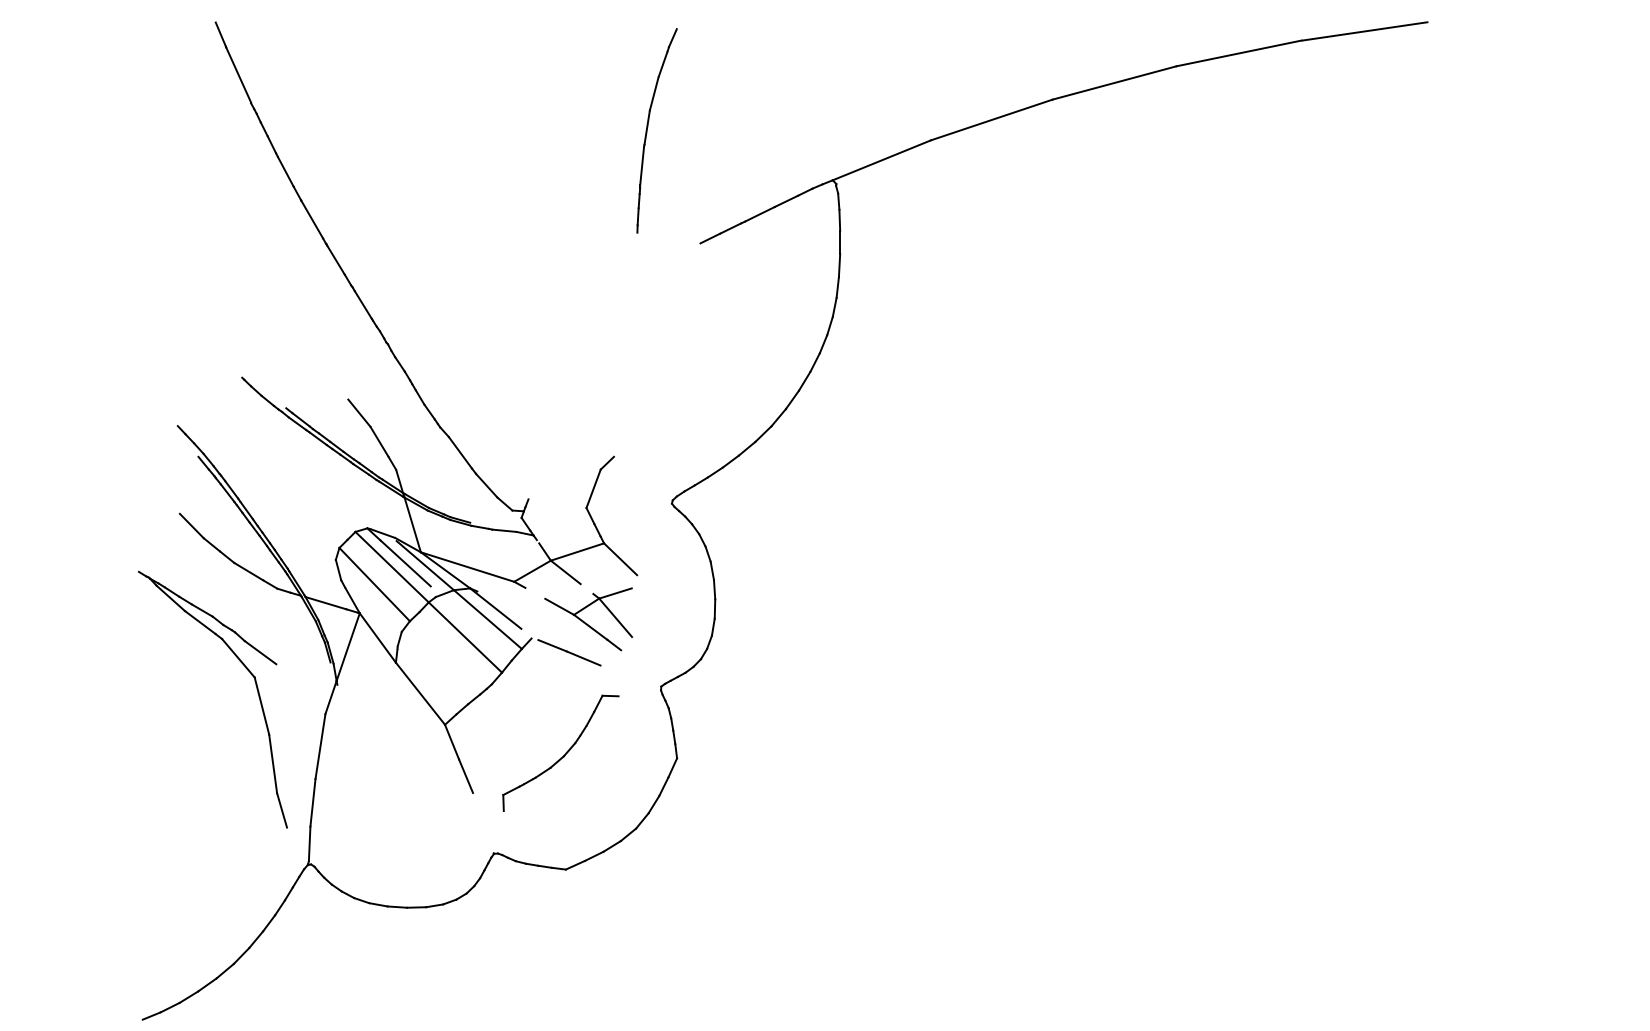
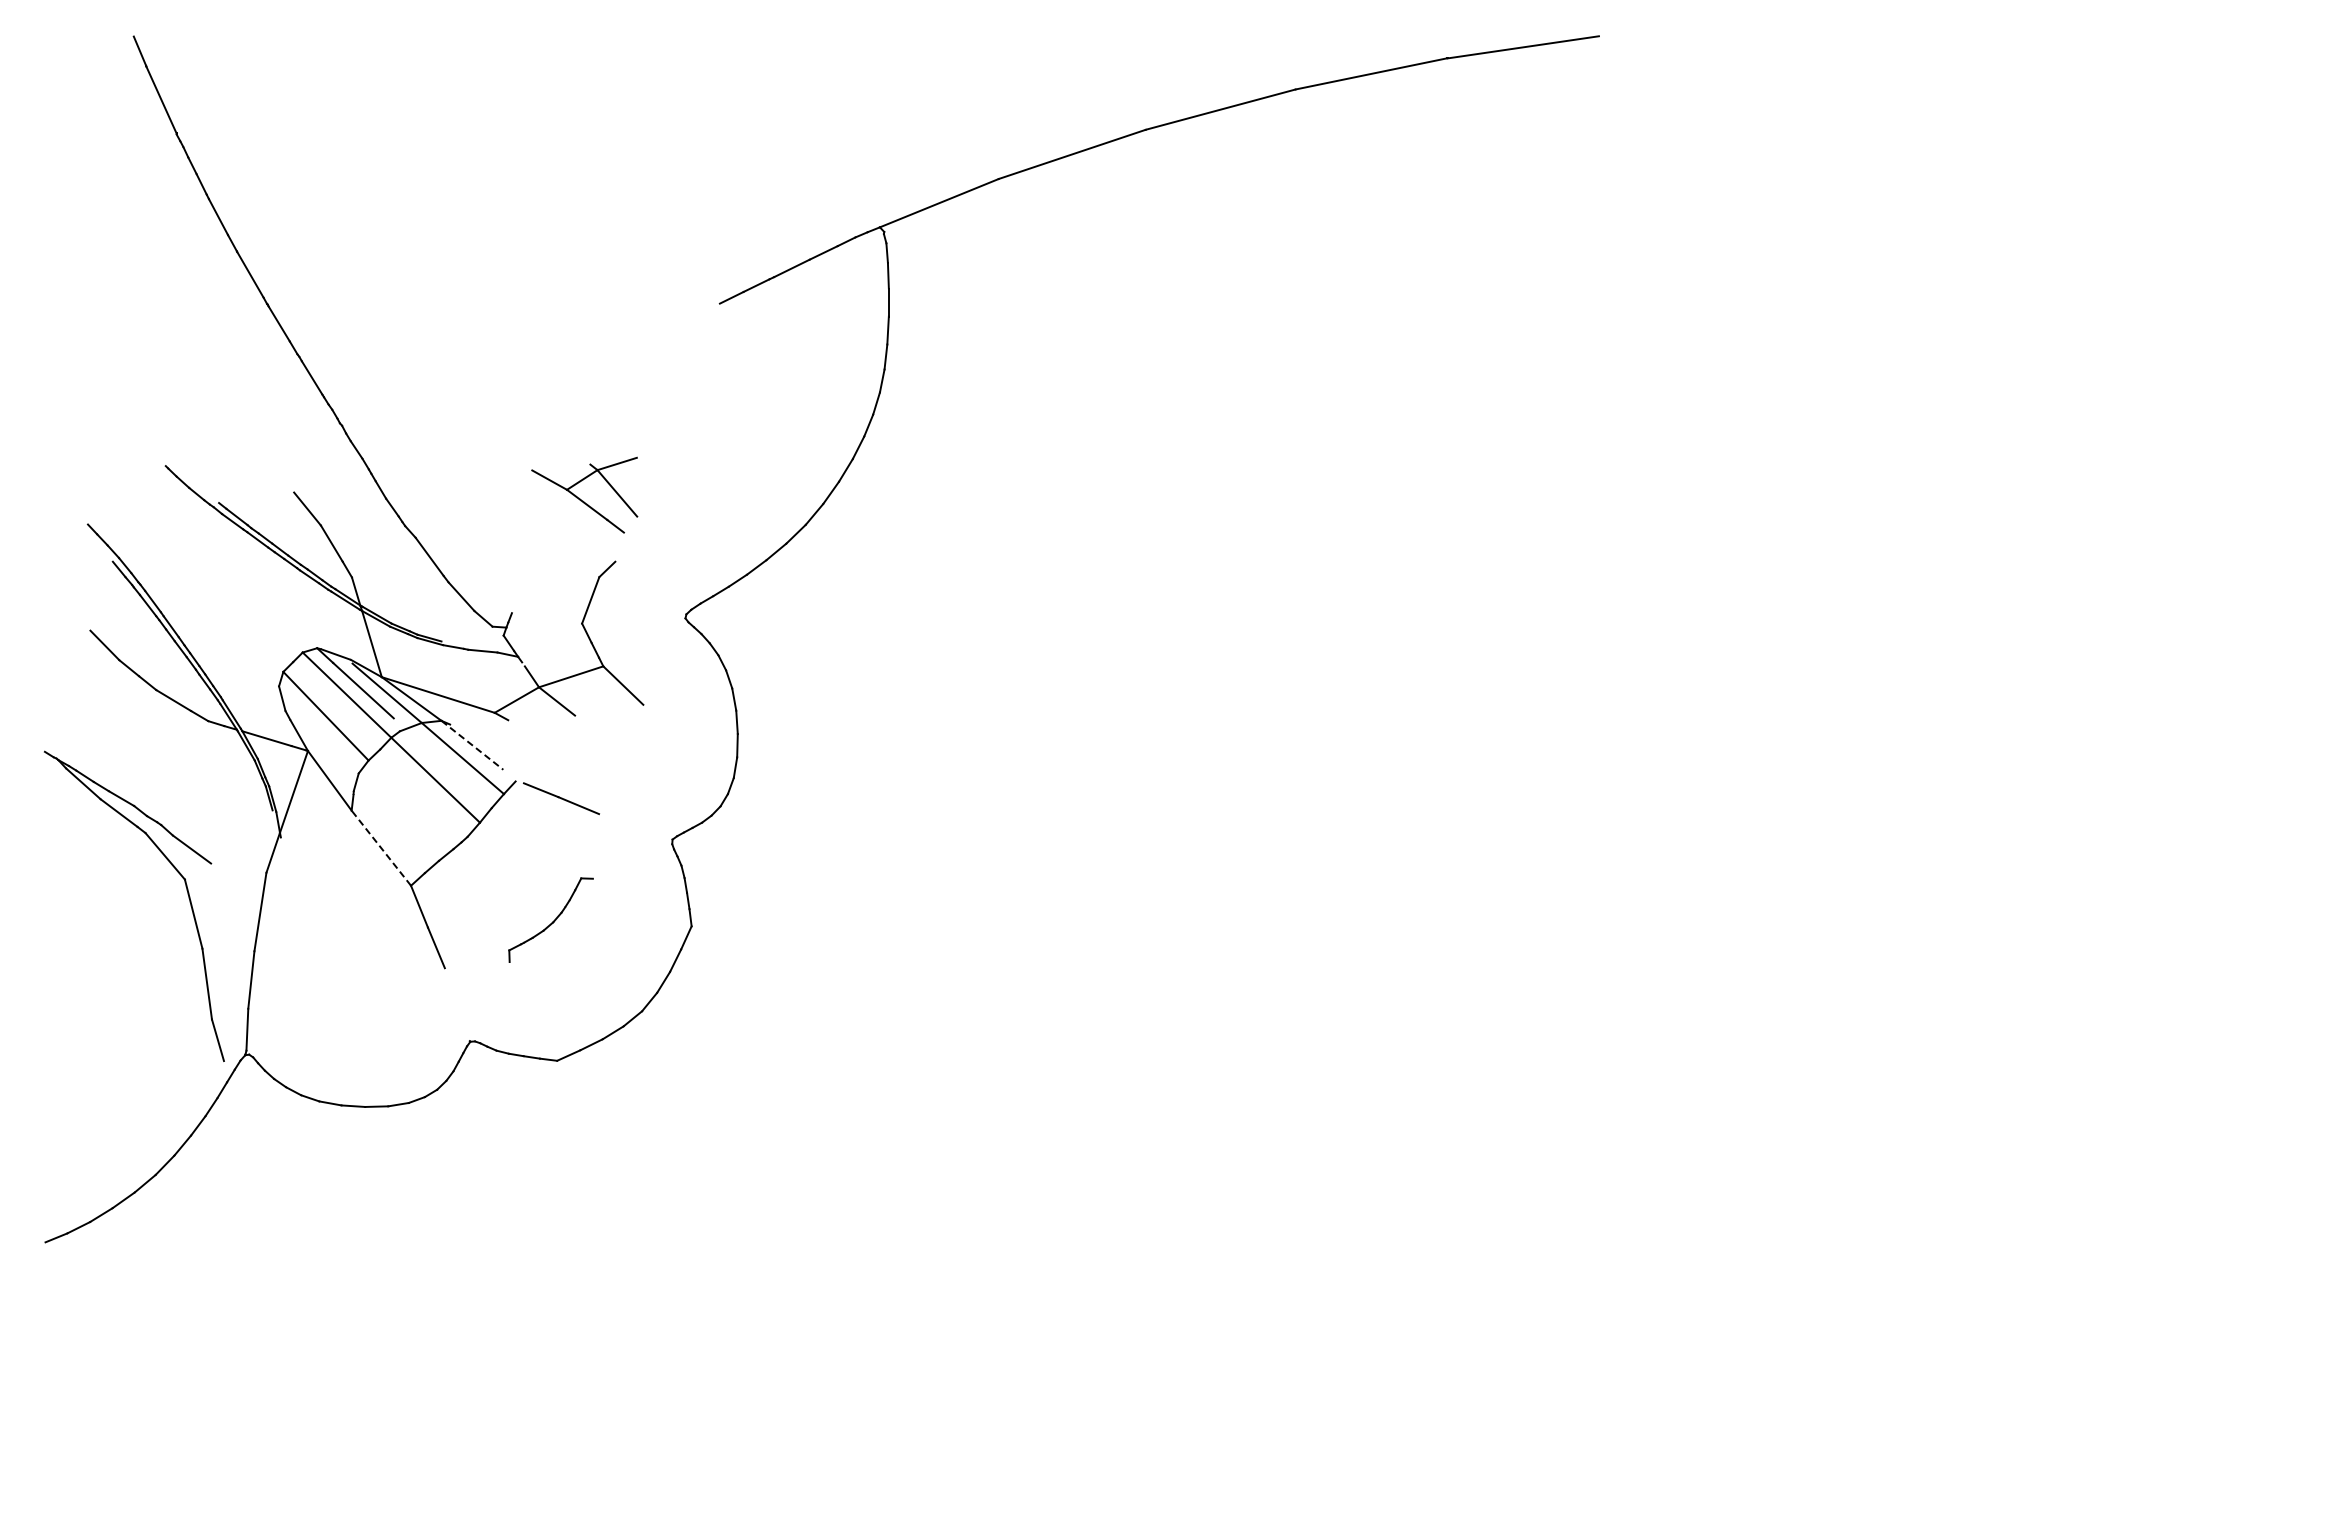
part: (648, 129) -> (656, 165), removed
line: (495, 608) -> (472, 745), solid -> dashed
part: (588, 618) -> (584, 494), moved
part: (247, 670) -> (176, 871), moved
line: (420, 693) -> (381, 848), solid -> dashed
part: (560, 752) -> (550, 919), size x0.6

